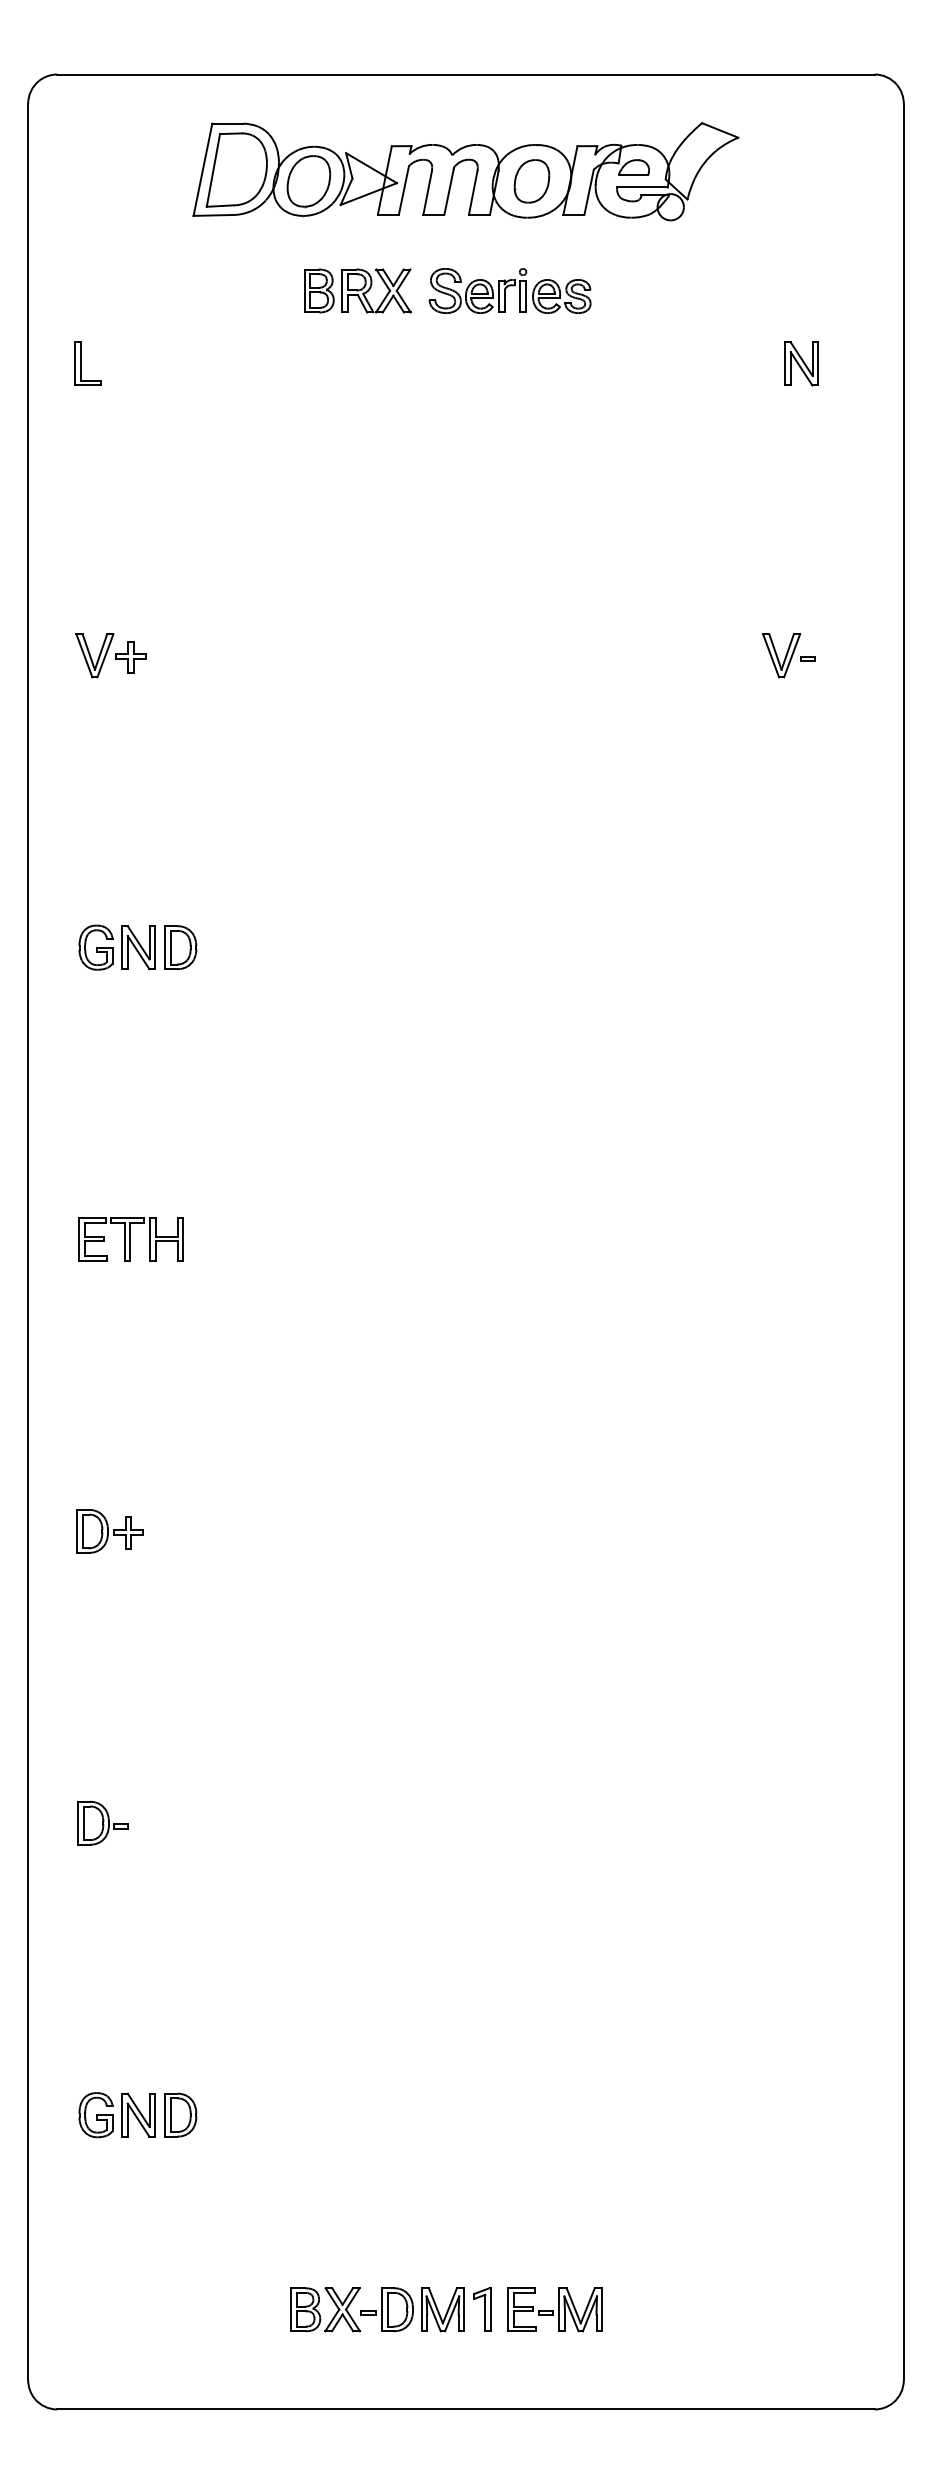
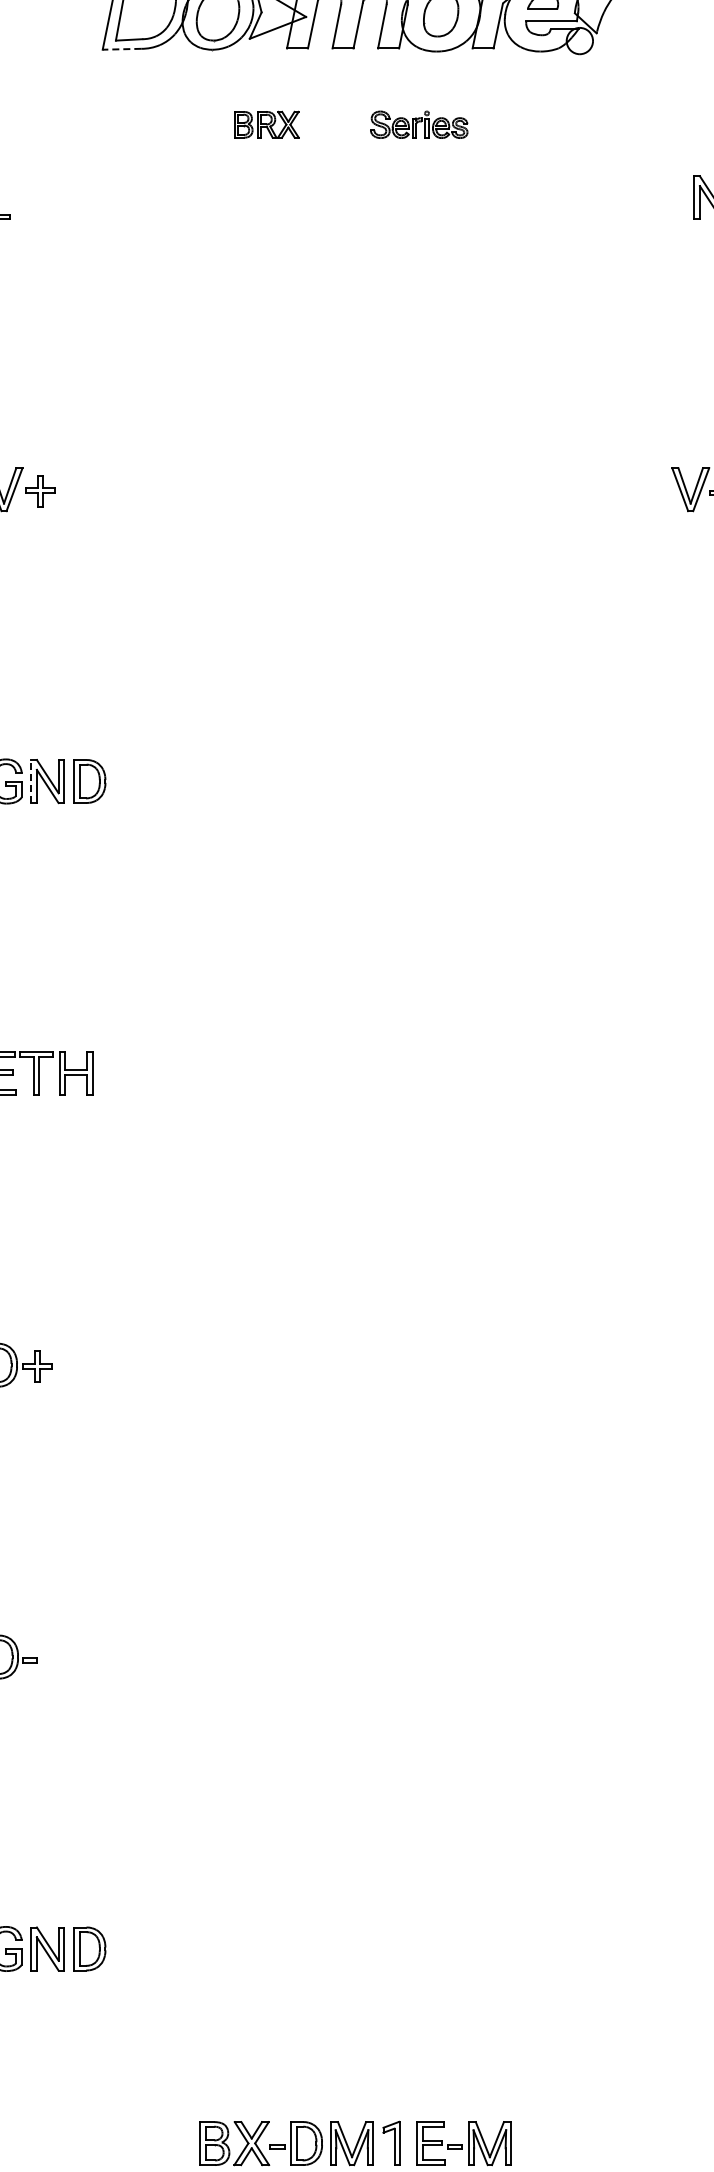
line: (212, 215) -> (121, 49), solid -> dashed
part: (357, 290) -> (266, 124), size x0.6
part: (509, 290) -> (418, 124), size x0.6
line: (122, 947) -> (31, 781), solid -> dashed

